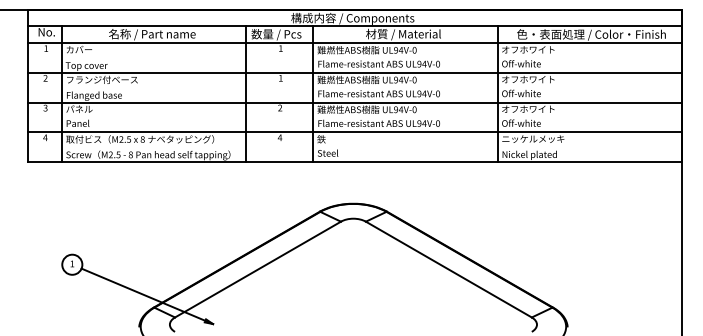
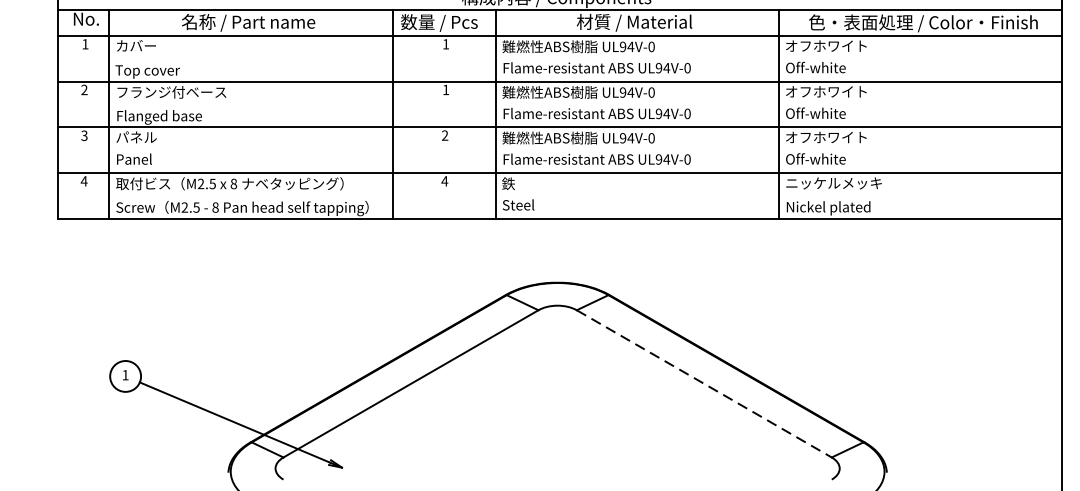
line: (448, 269) -> (703, 383), solid -> dashed

